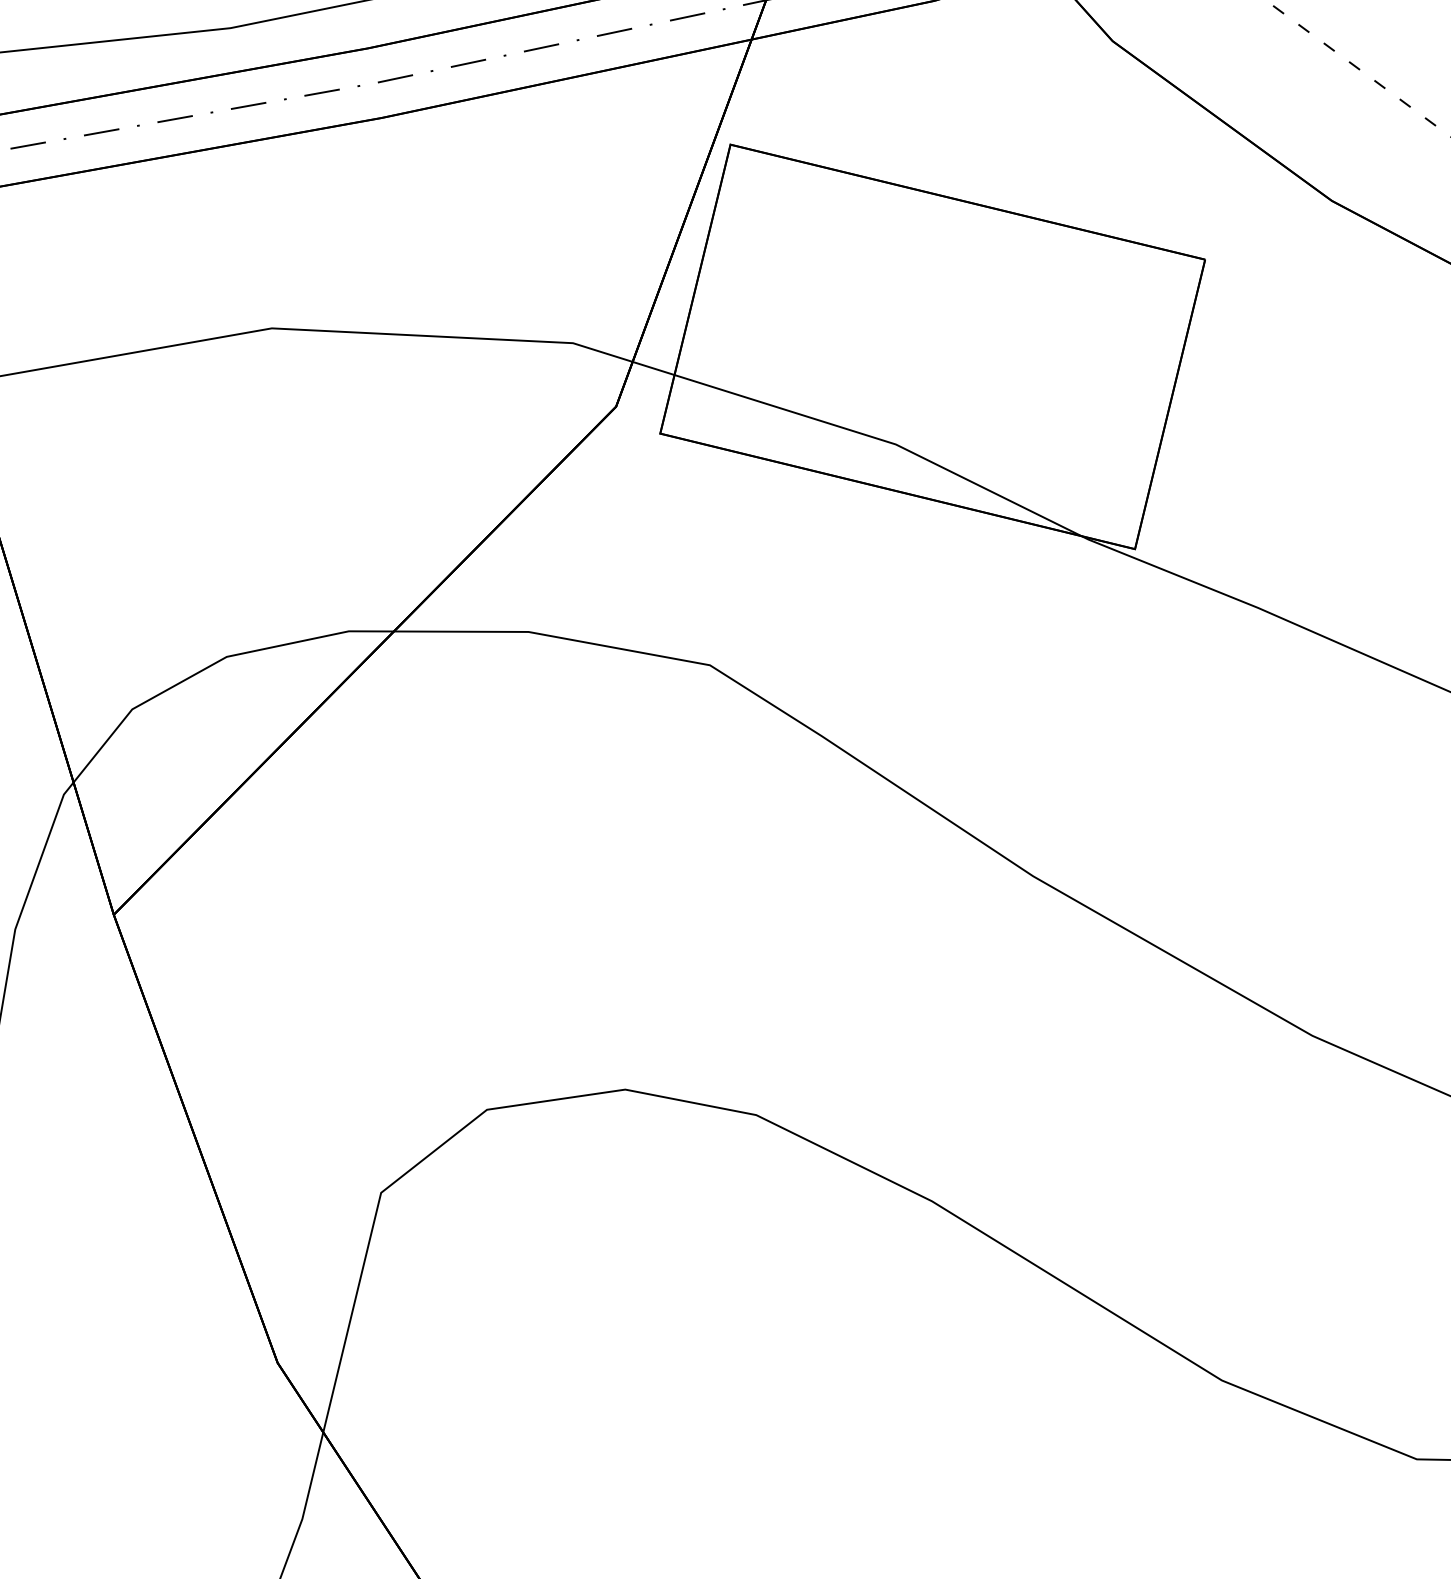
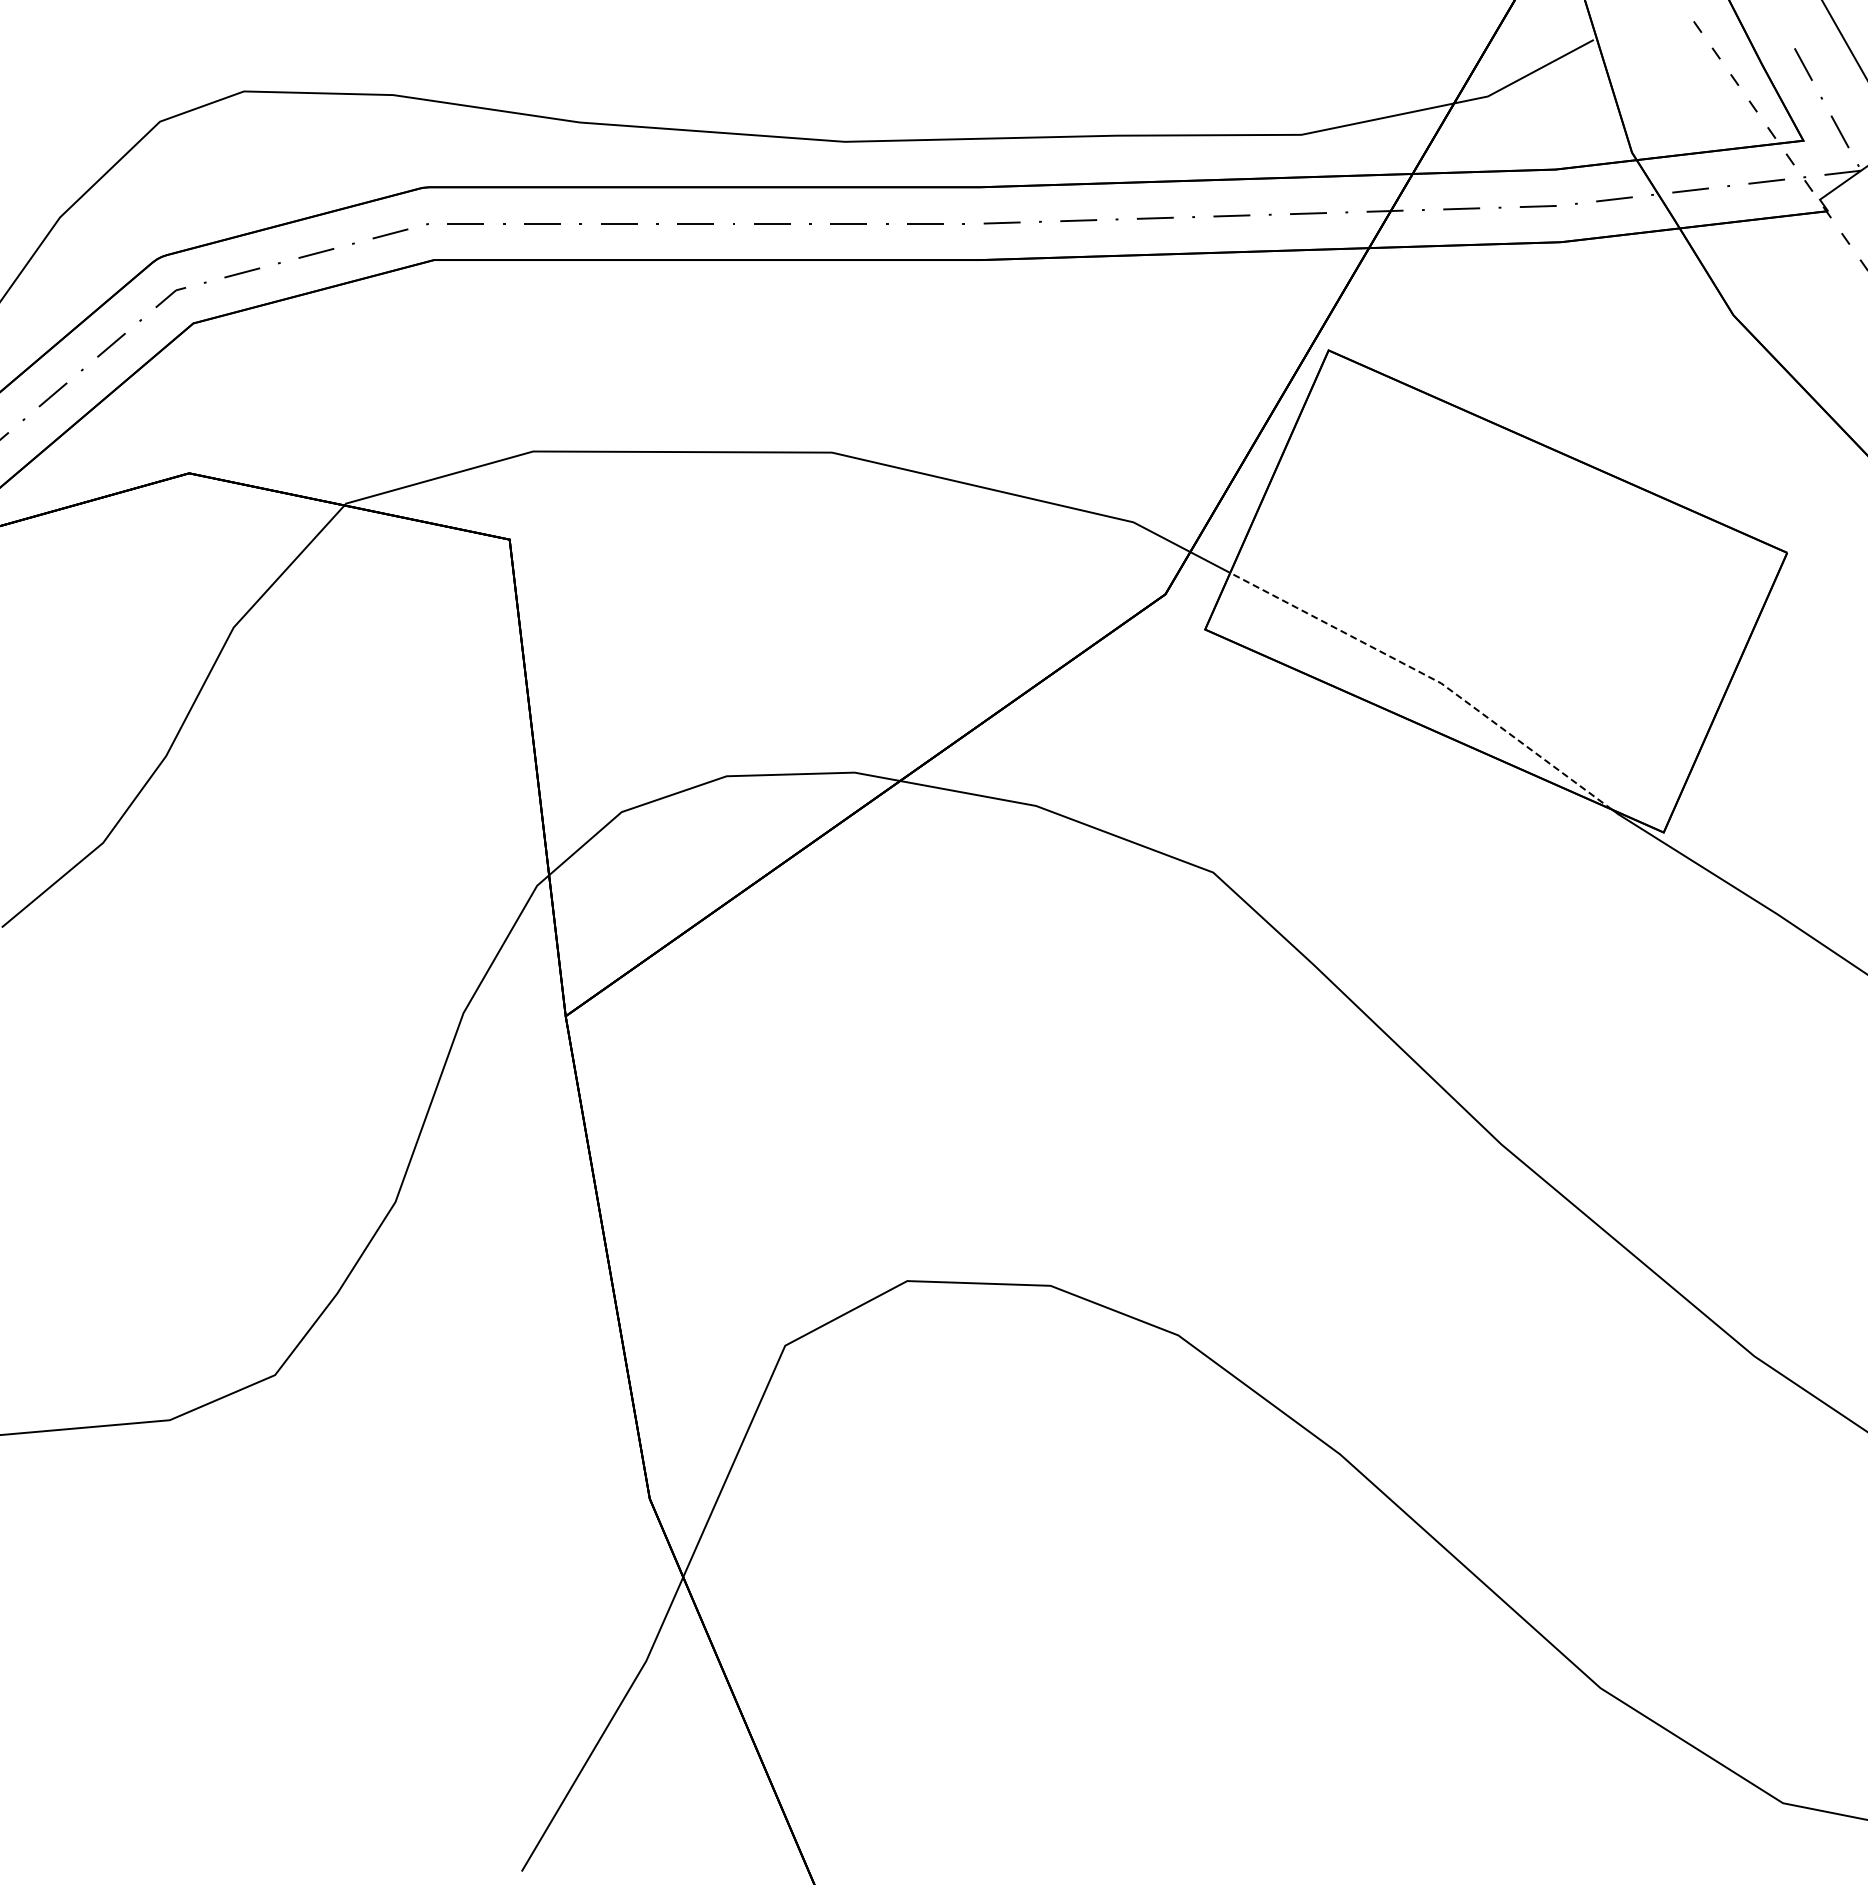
line: (883, 440) -> (1429, 677), solid -> dashed

